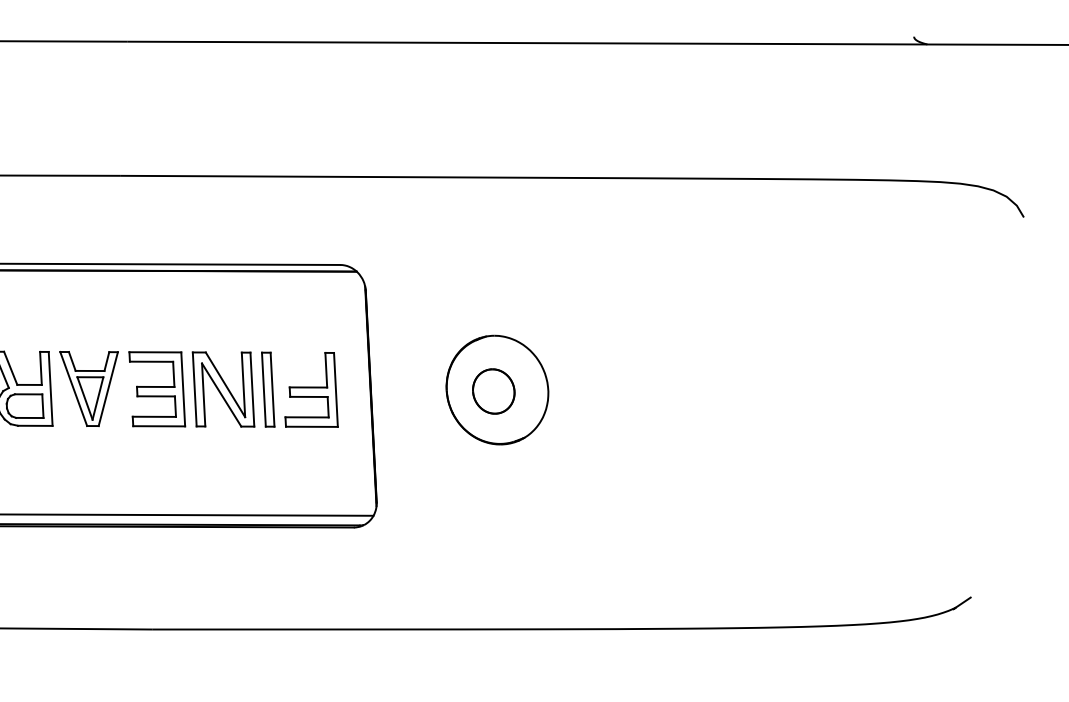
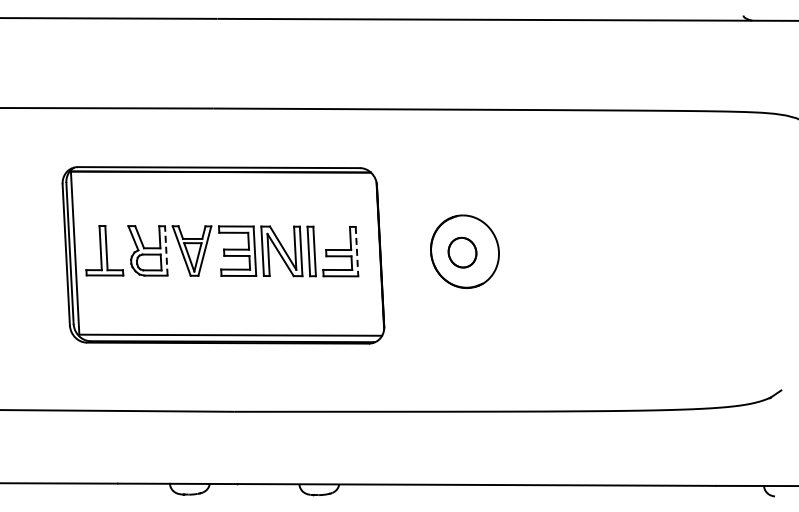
line: (50, 388) -> (166, 250), solid -> dashed
line: (336, 389) -> (357, 251), solid -> dashed

